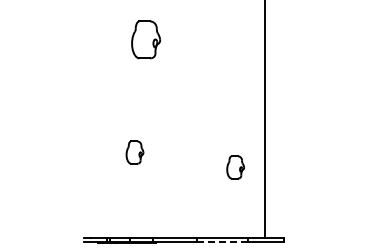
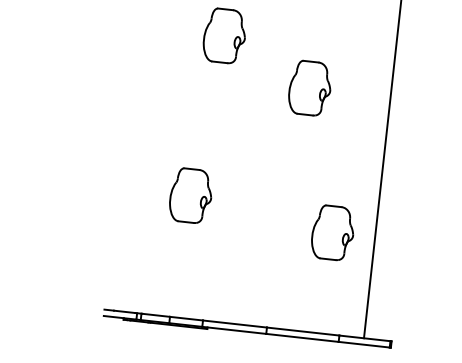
part: (208, 69) -> (309, 88), added
part: (134, 152) -> (190, 195), size x1.67
part: (235, 167) -> (332, 233), size x1.67
line: (222, 242) -> (302, 338), dashed -> solid

